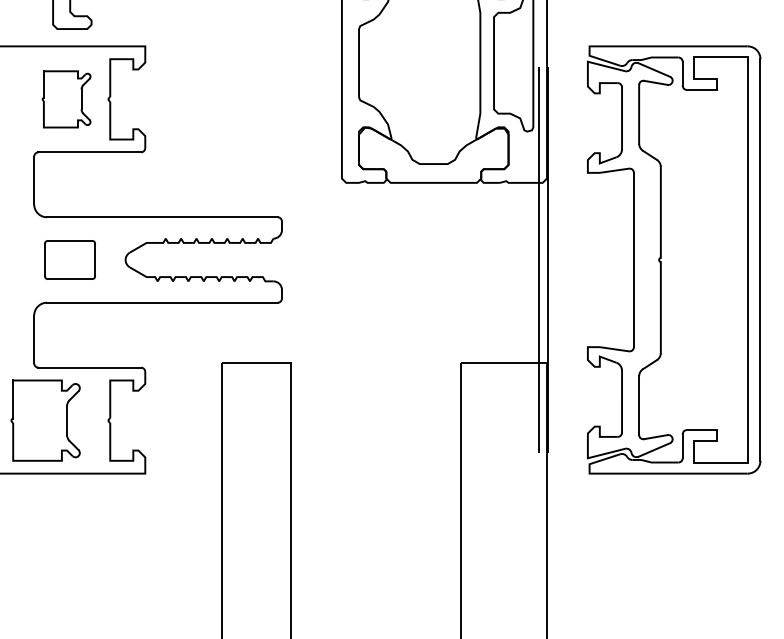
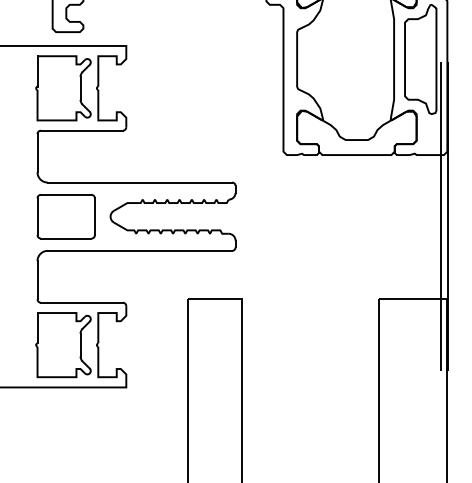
part: (66, 99) -> (63, 88), size x1.43
part: (69, 259) -> (65, 216), size x1.43
part: (45, 420) -> (63, 344), moved

